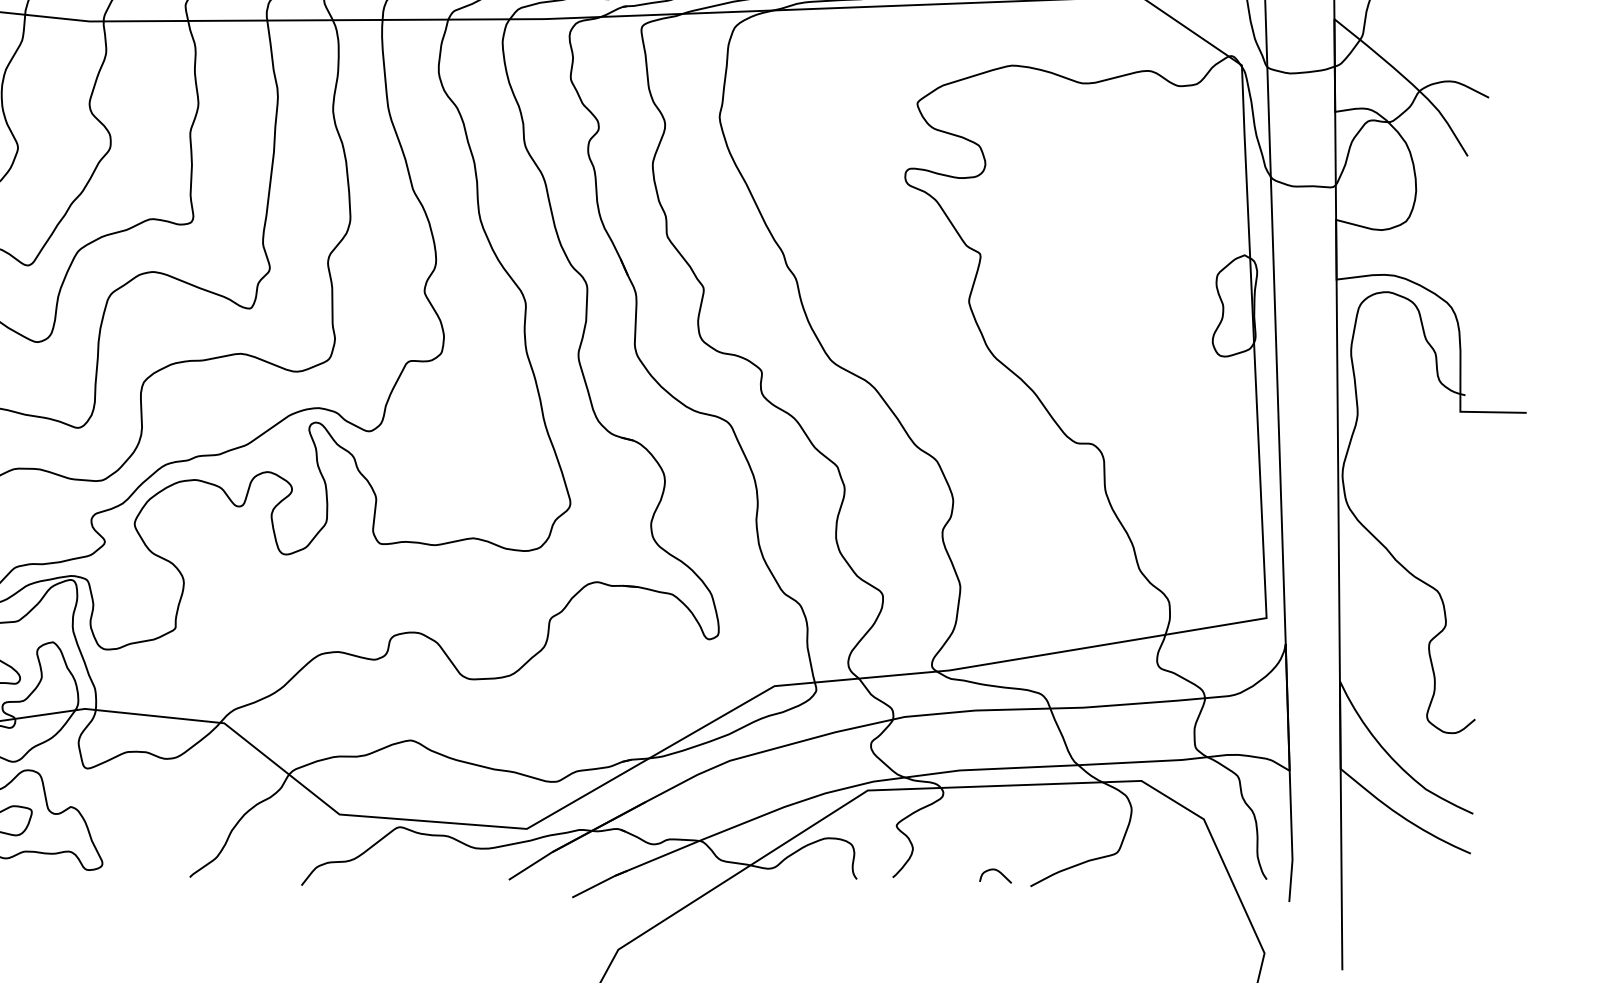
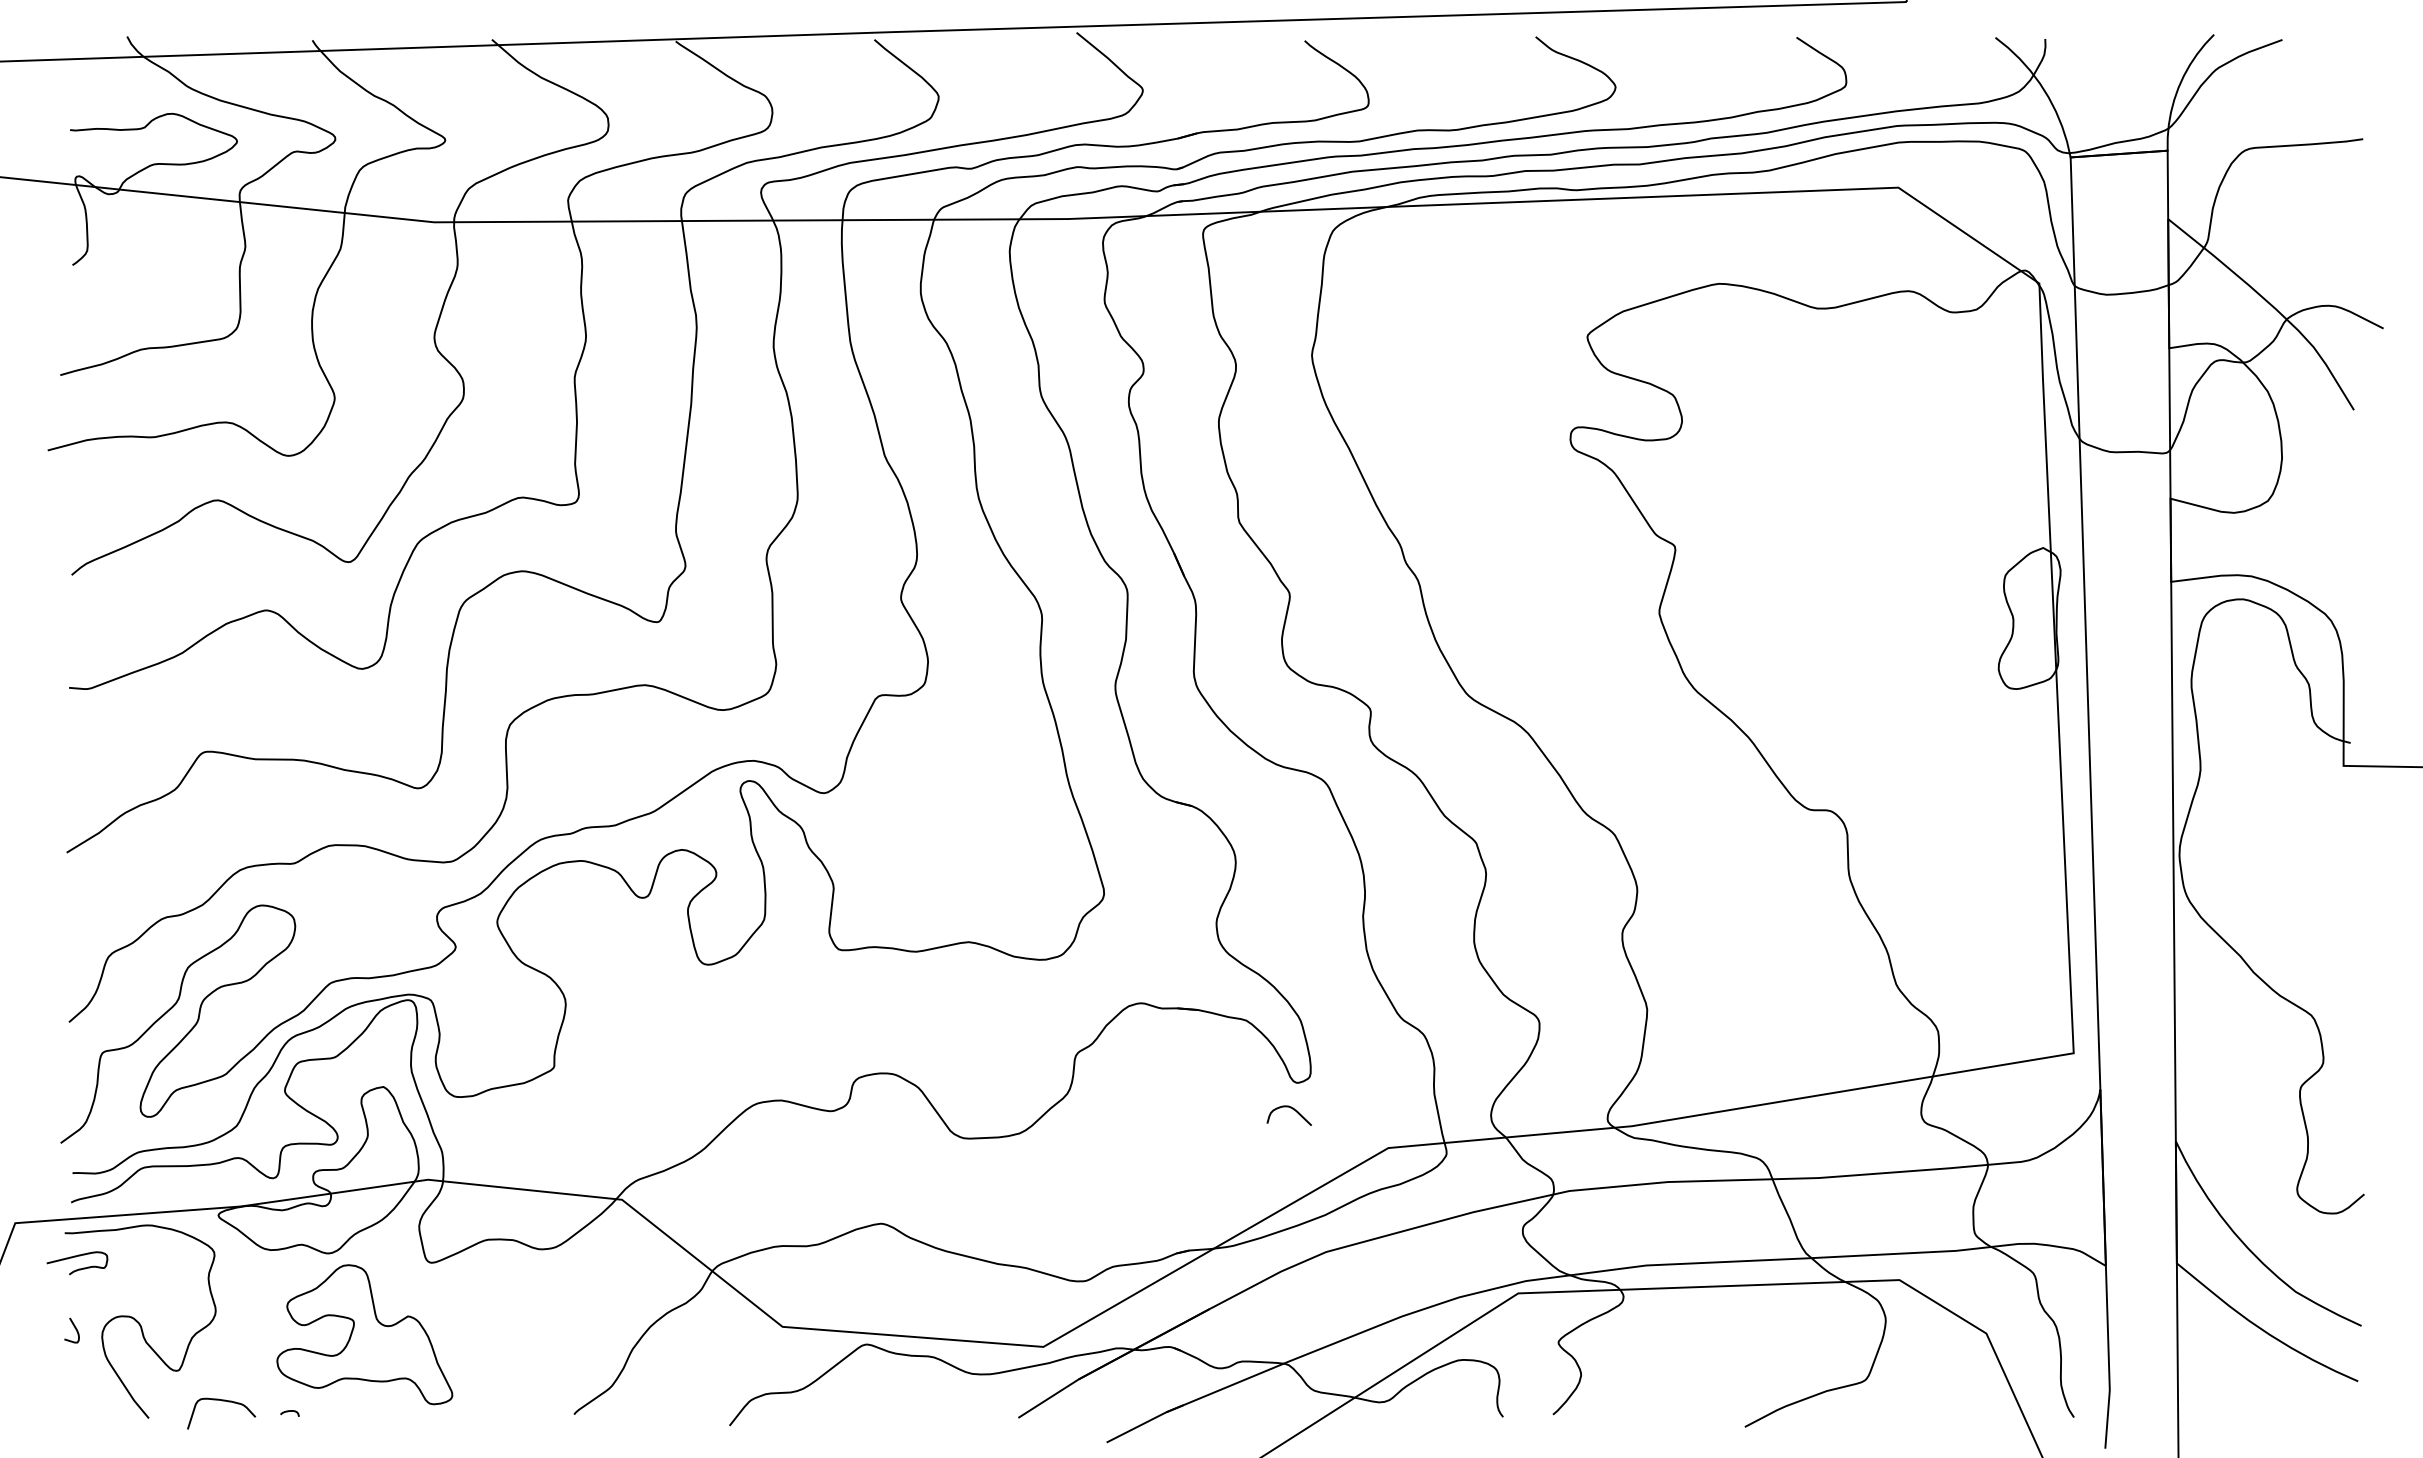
curve: (998, 872) -> (1293, 1110), moved

